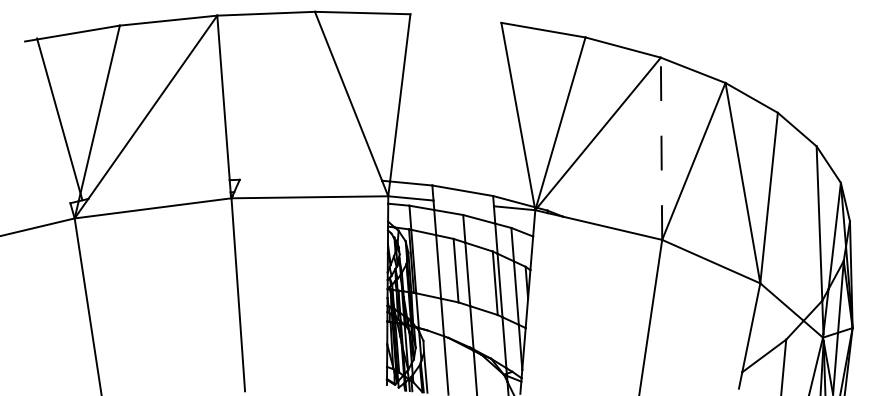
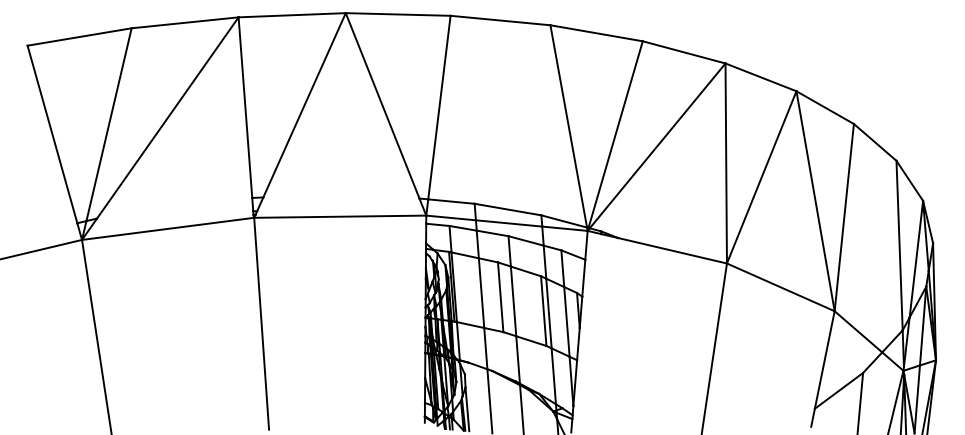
line: (455, 18) -> (500, 20), added
line: (276, 95) -> (303, 104), added
line: (59, 119) -> (52, 134), moved
line: (661, 148) -> (726, 163), dashed -> solid
line: (463, 203) -> (508, 223), added

